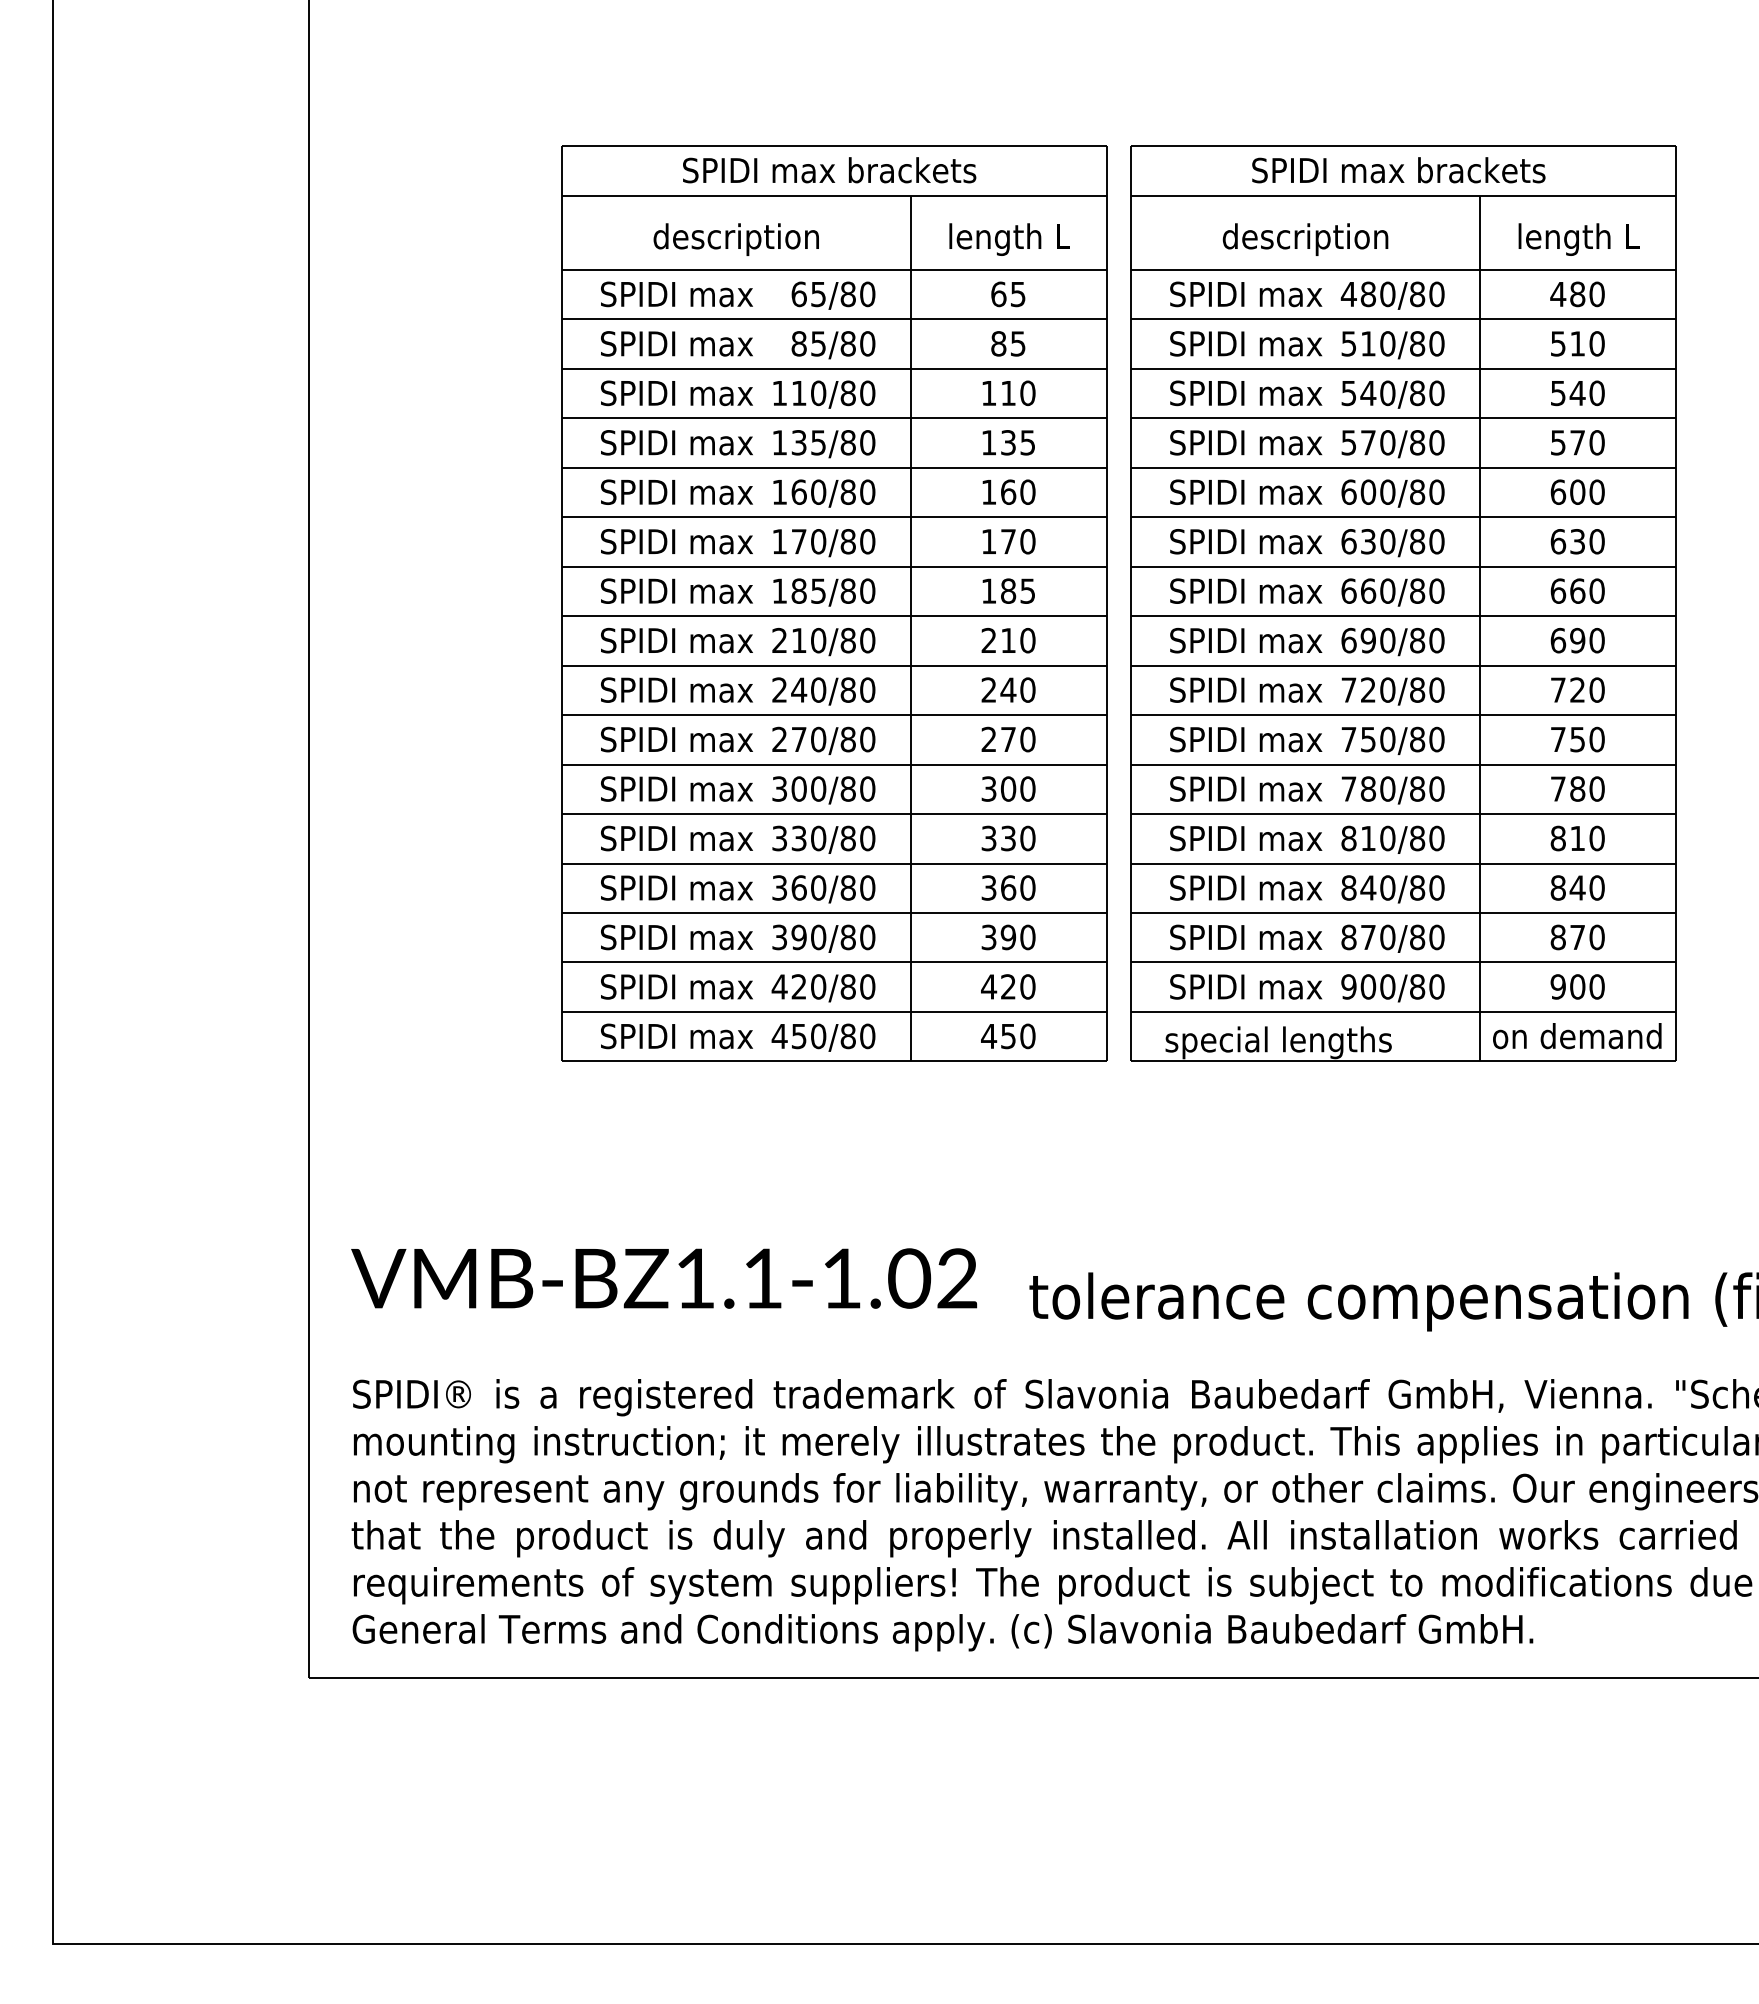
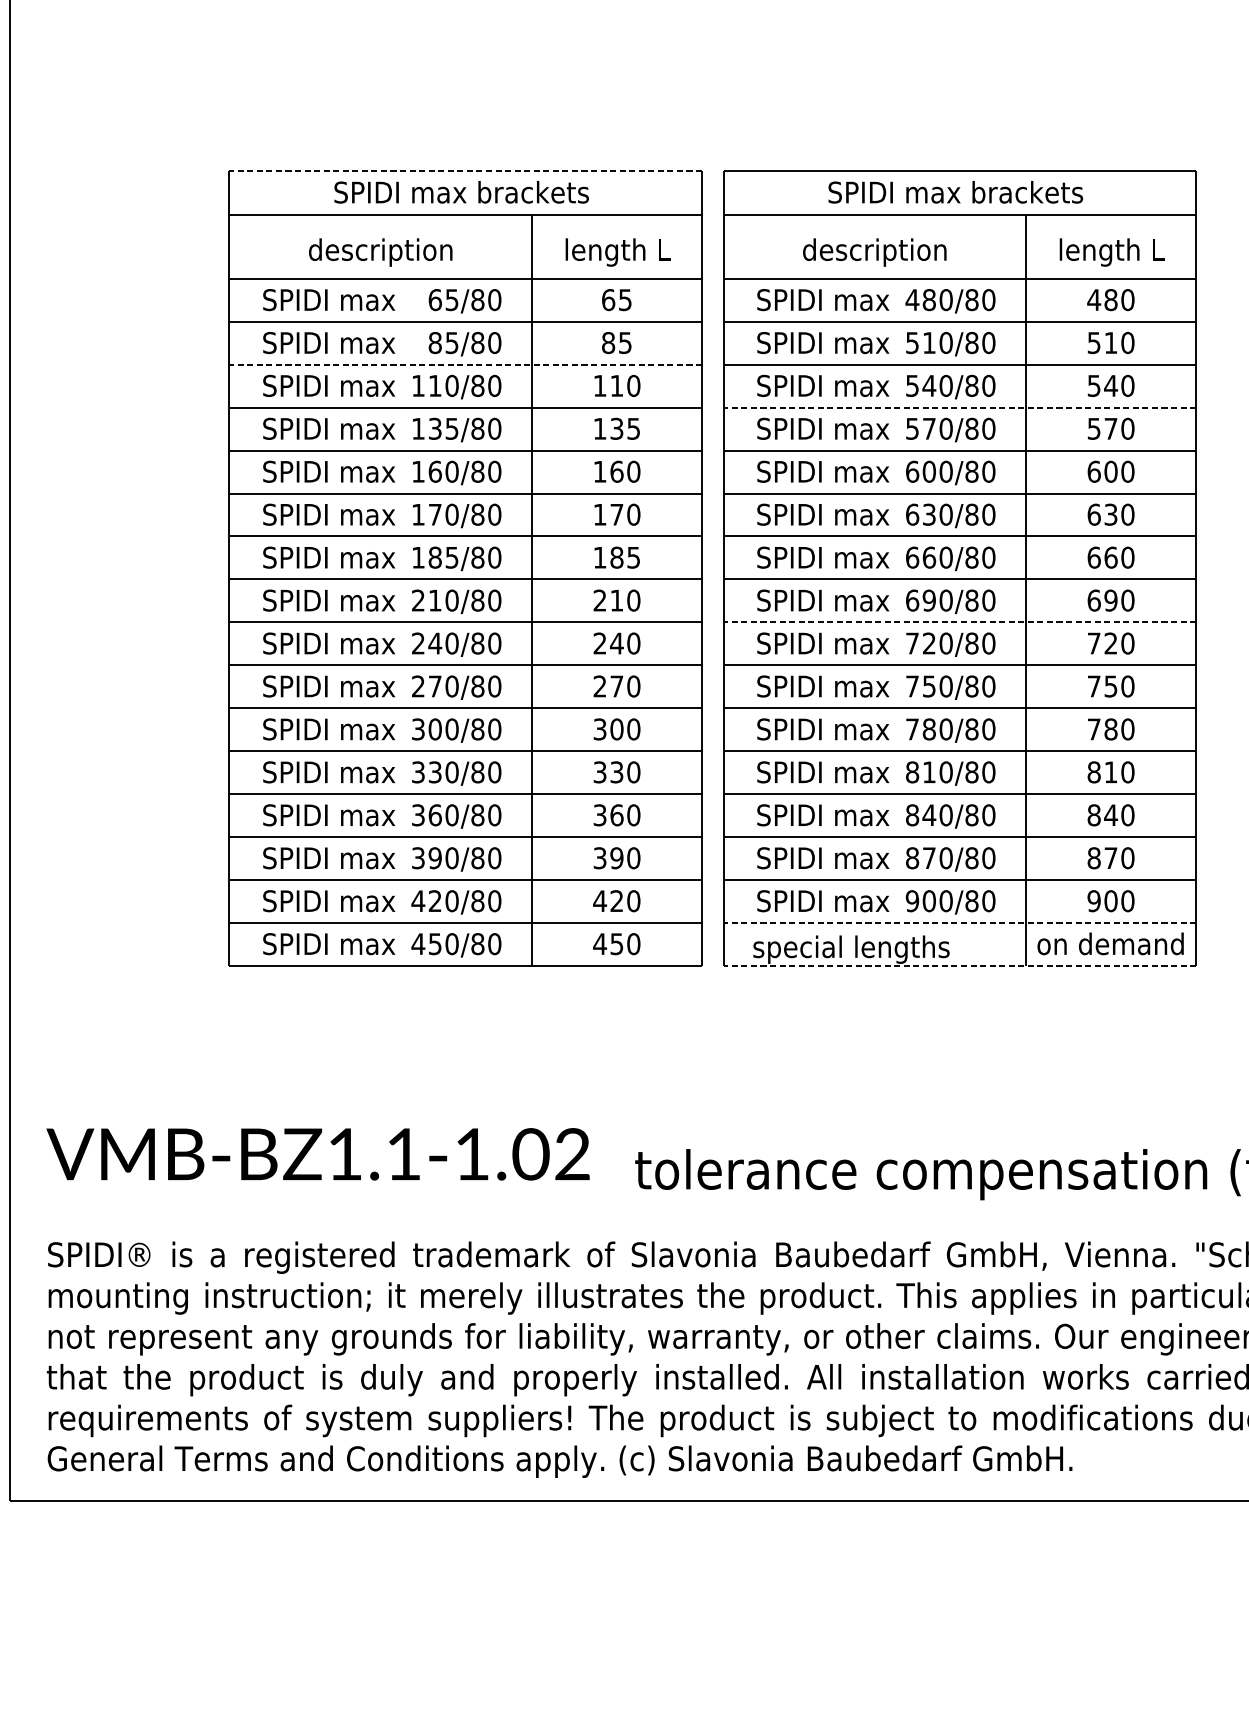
line: (833, 145) -> (465, 170), solid -> dashed
line: (833, 368) -> (465, 364), solid -> dashed
line: (1403, 418) -> (959, 407), solid -> dashed
line: (1403, 665) -> (959, 622), solid -> dashed
line: (1403, 1011) -> (959, 922), solid -> dashed
line: (1403, 1061) -> (959, 965), solid -> dashed

